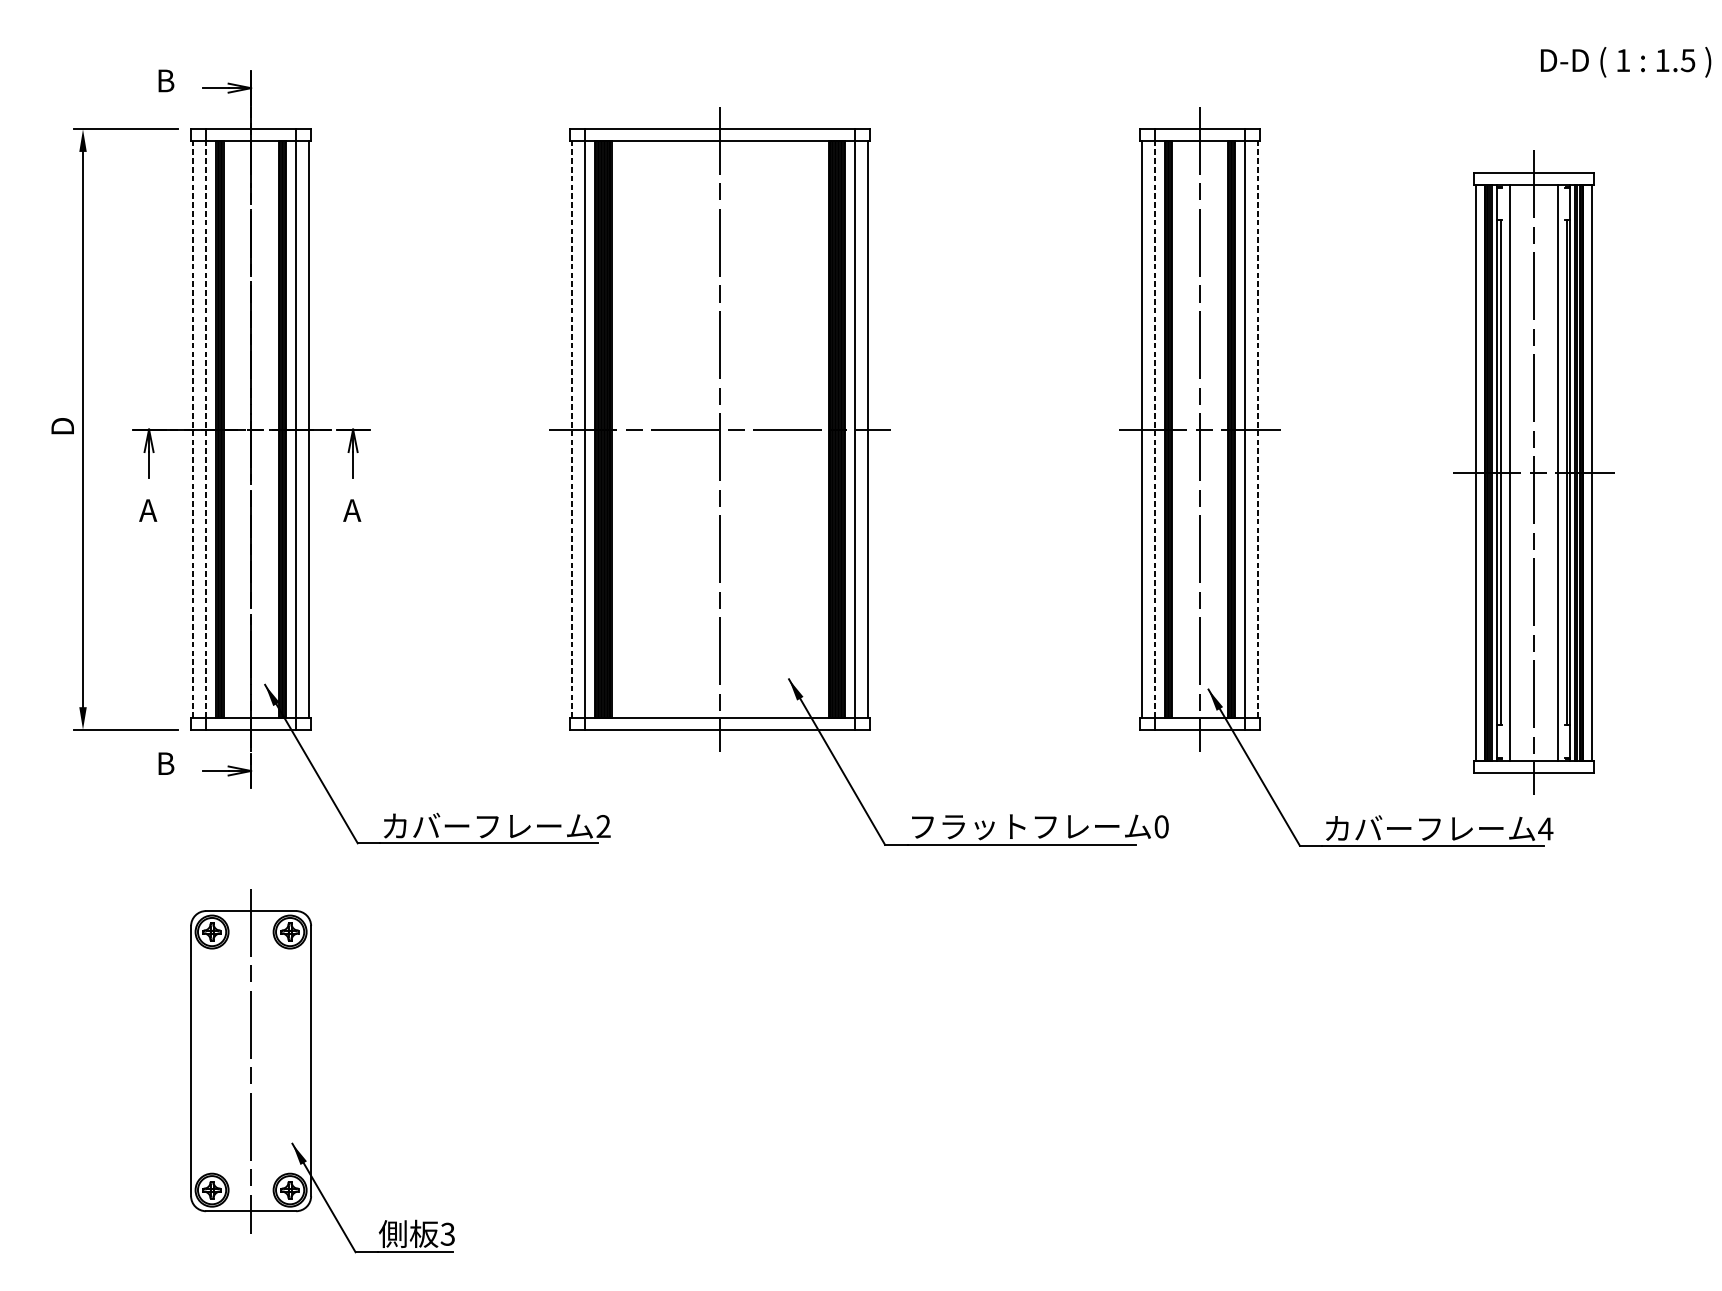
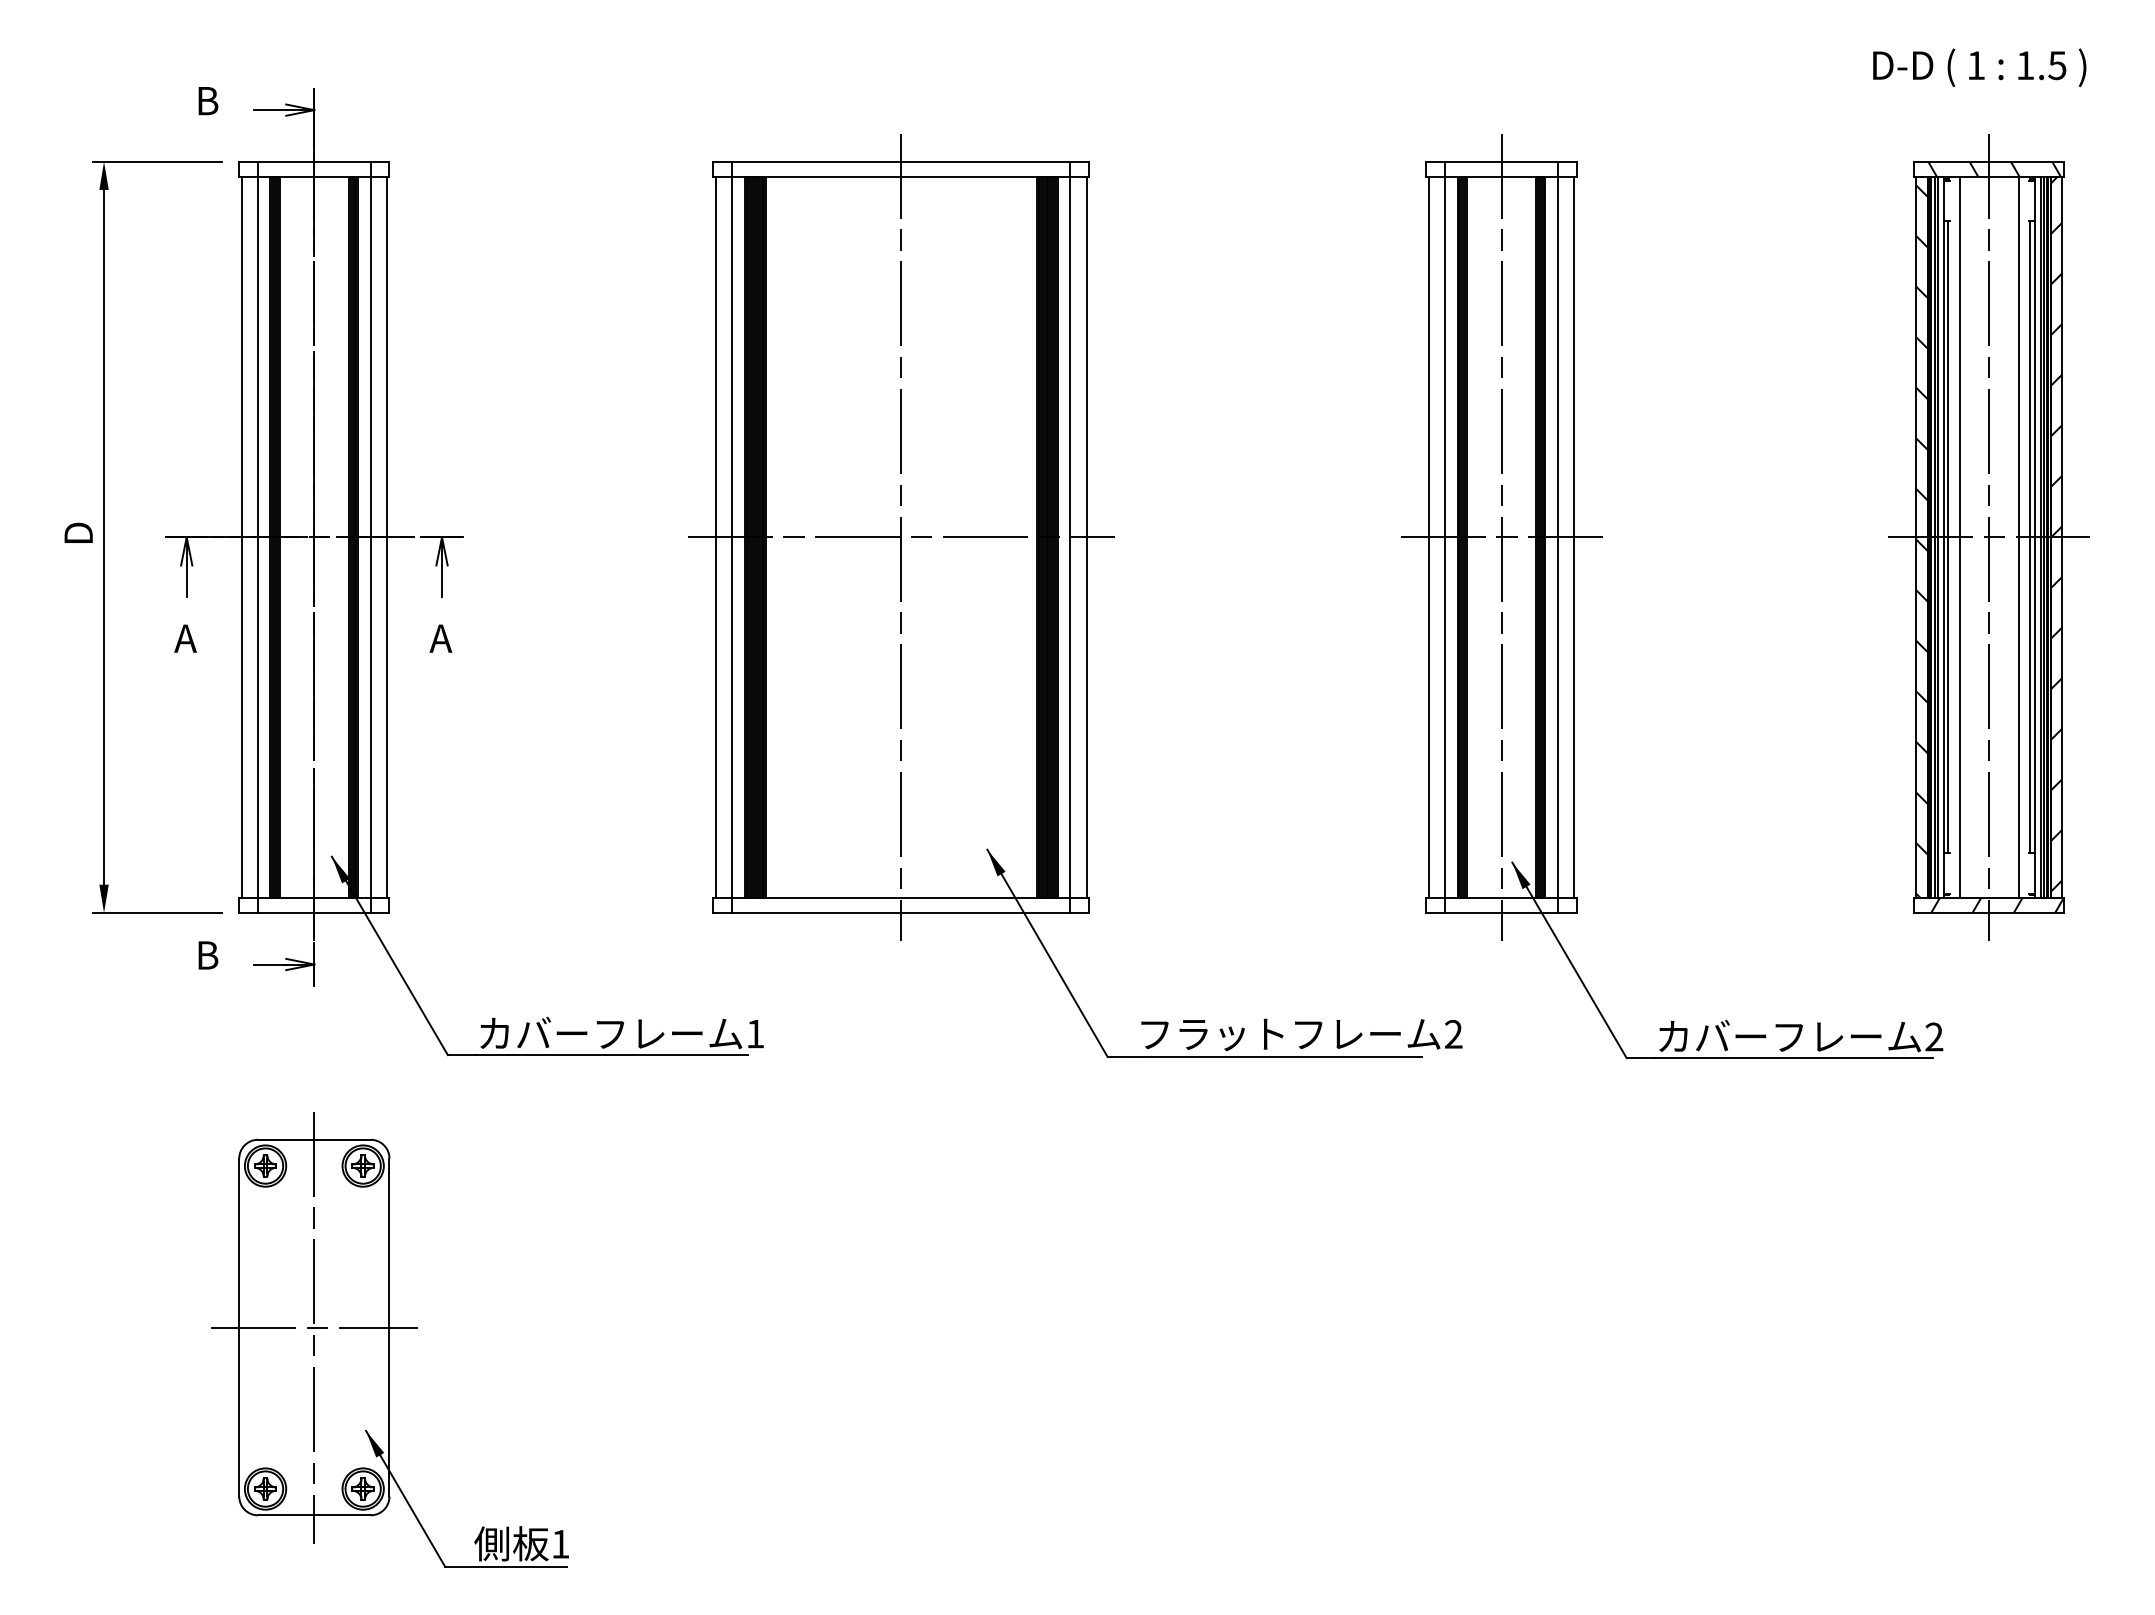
text: (1625, 62) -> (1979, 67), moved
line: (192, 429) -> (241, 537), dashed -> solid
line: (206, 429) -> (258, 537), dashed -> solid
line: (571, 429) -> (715, 537), dashed -> solid
line: (1155, 429) -> (1445, 537), dashed -> solid
line: (1258, 429) -> (1574, 537), dashed -> solid
part: (1533, 472) -> (1988, 537), moved
text: (603, 826) -> (755, 1033), 2 -> 1
text: (1161, 826) -> (1453, 1034), 0 -> 2
text: (1545, 828) -> (1933, 1036), 4 -> 2
line: (251, 1061) -> (314, 1327), added
text: (447, 1233) -> (560, 1543), 3 -> 1

